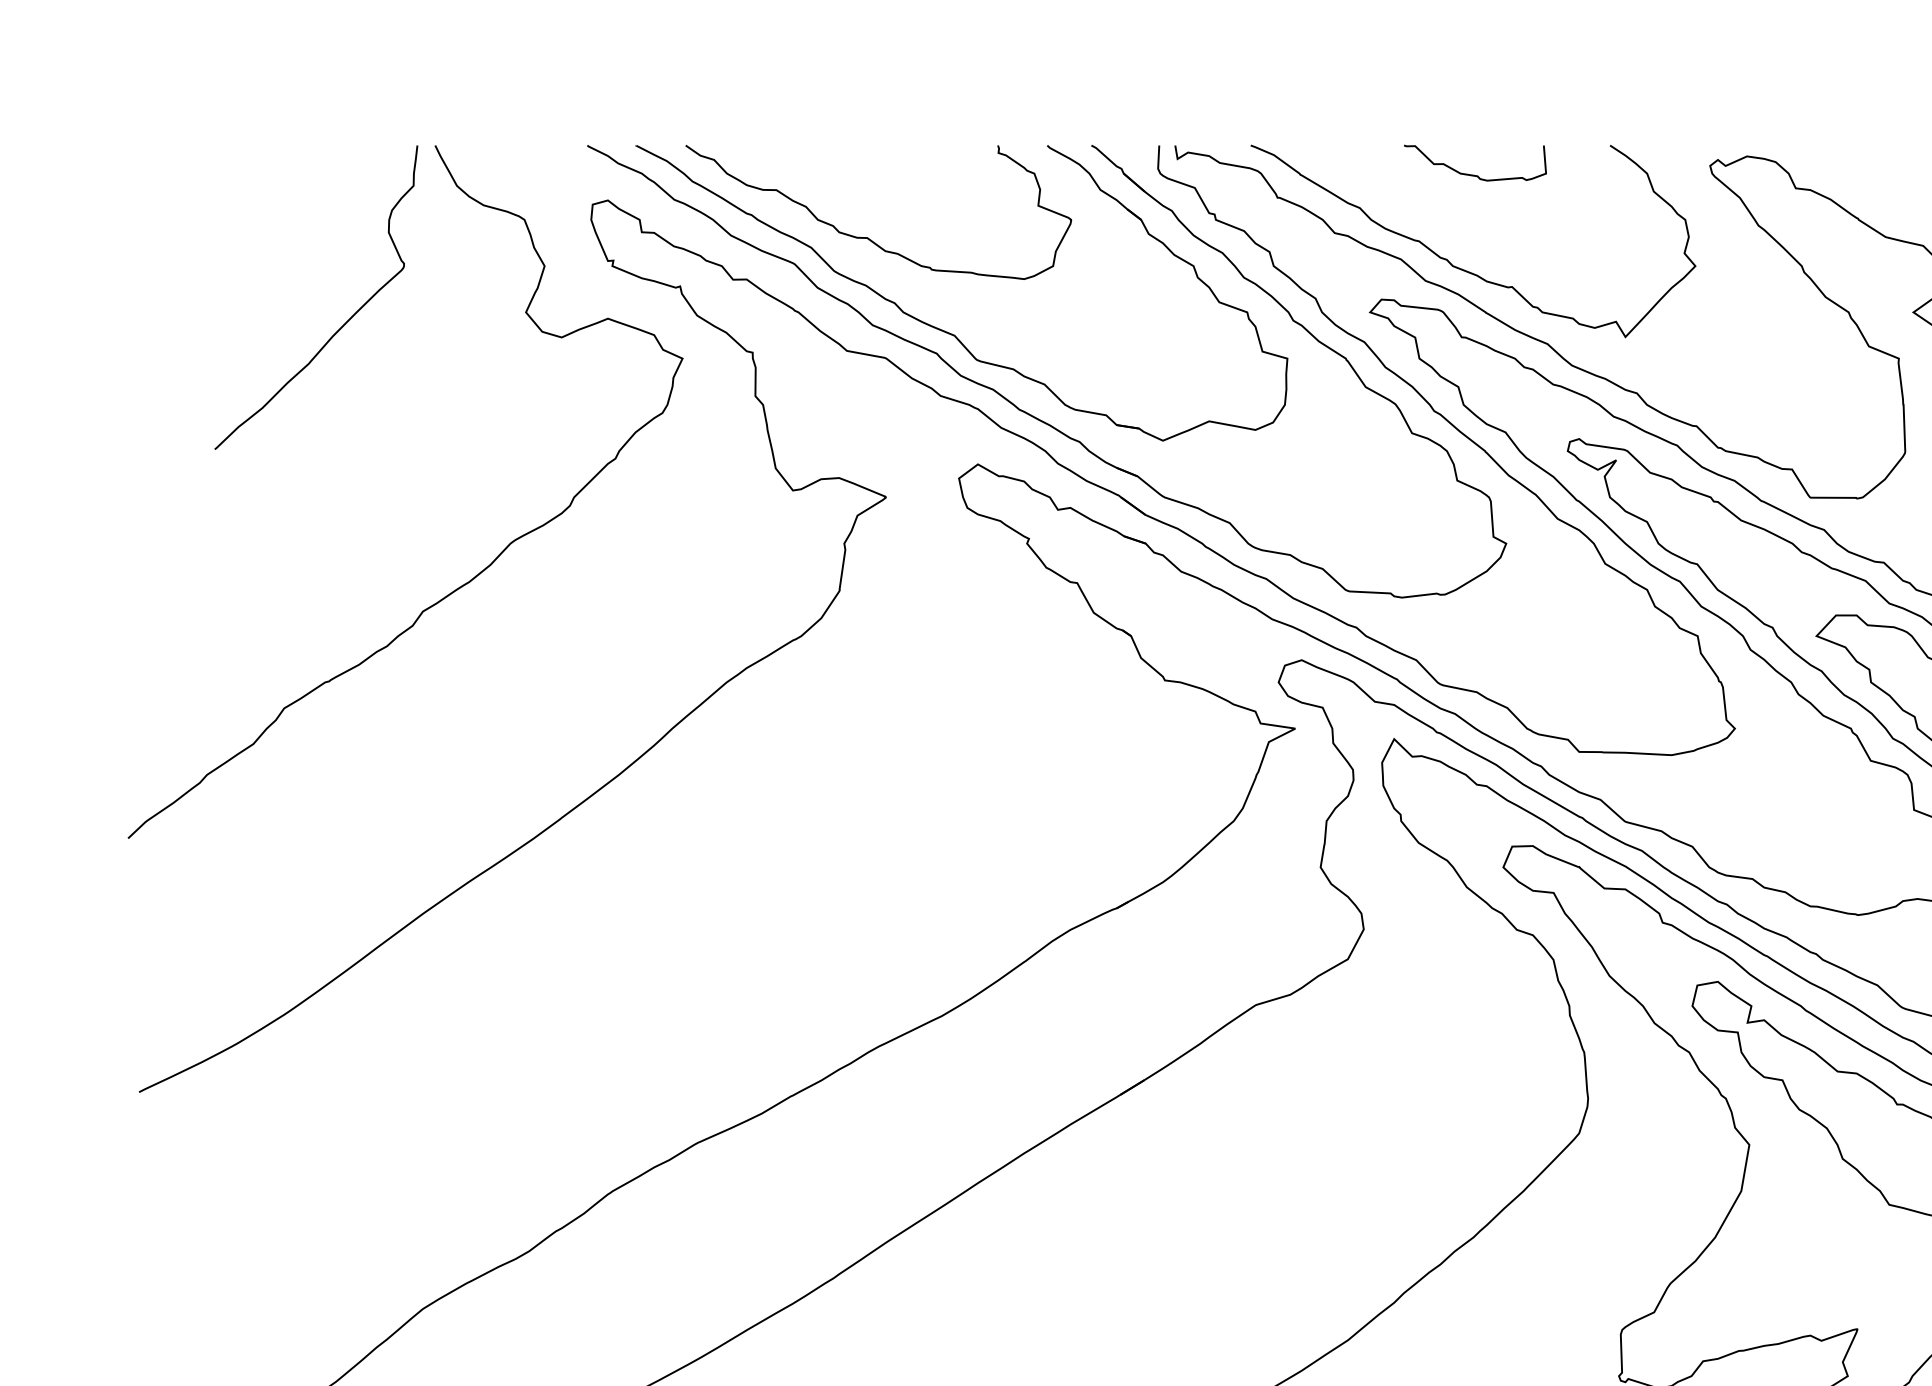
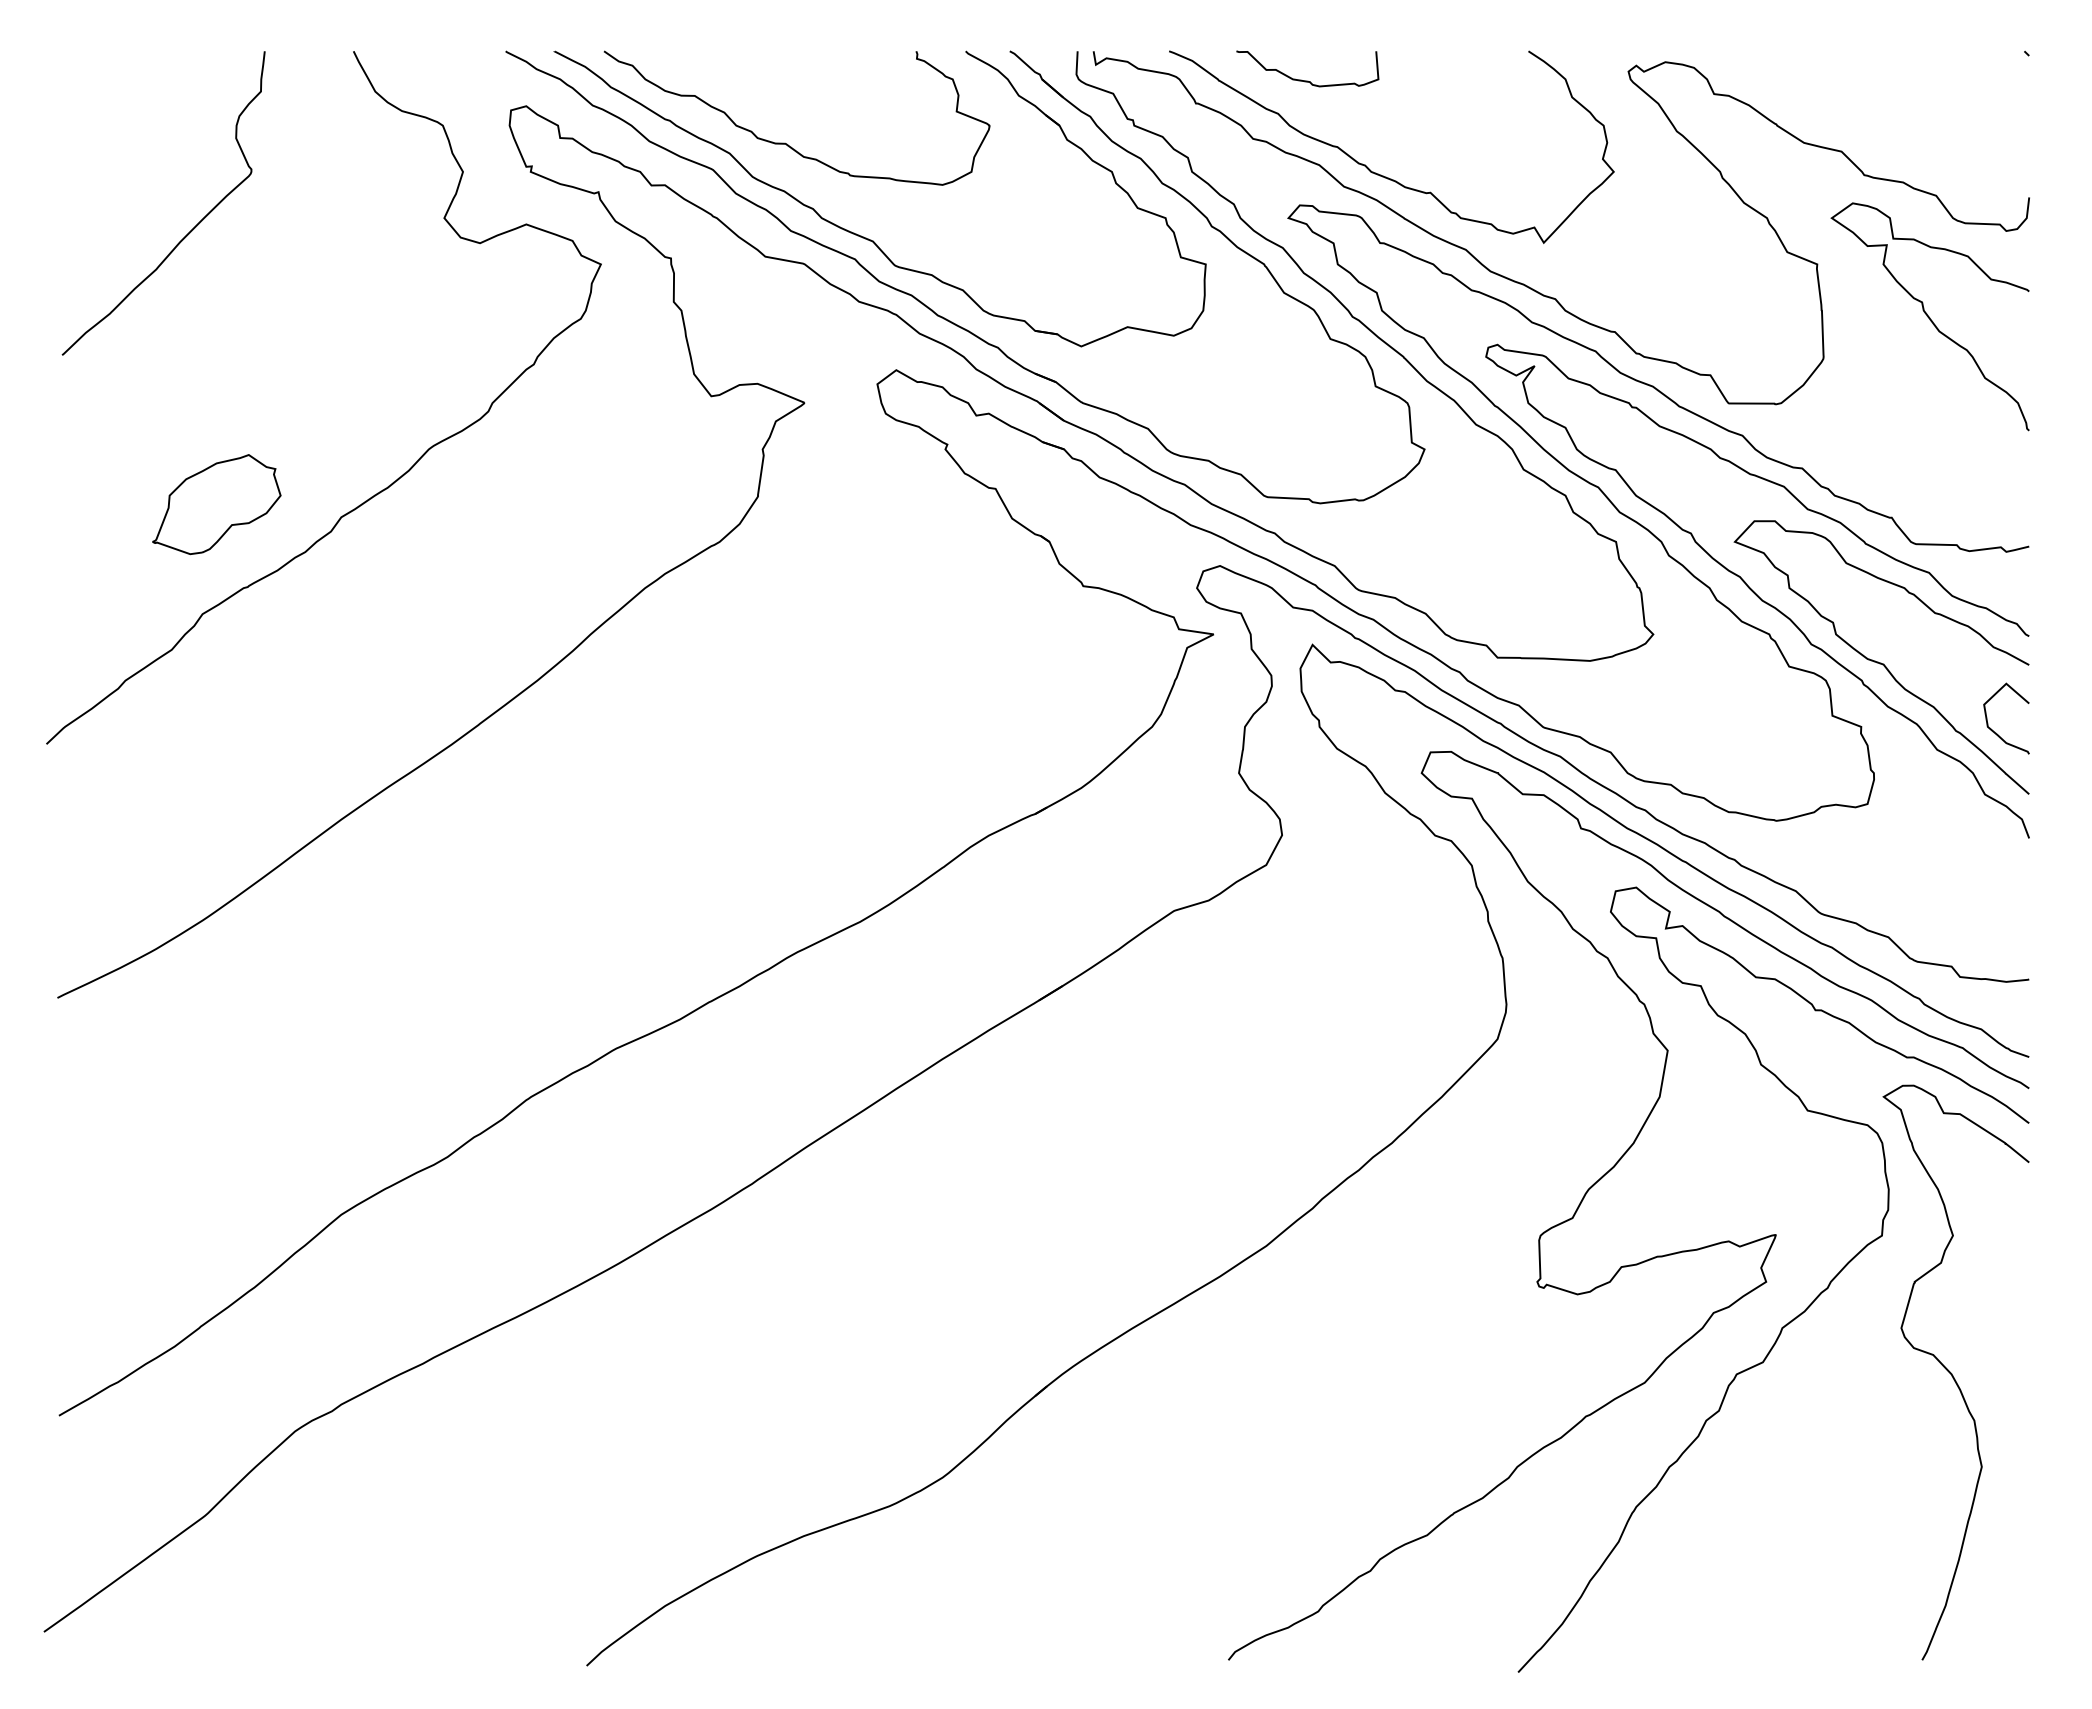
curve: (1475, 174) -> (1307, 80), moved
curve: (343, 324) -> (190, 230), moved
part: (298, 598) -> (216, 504), added

